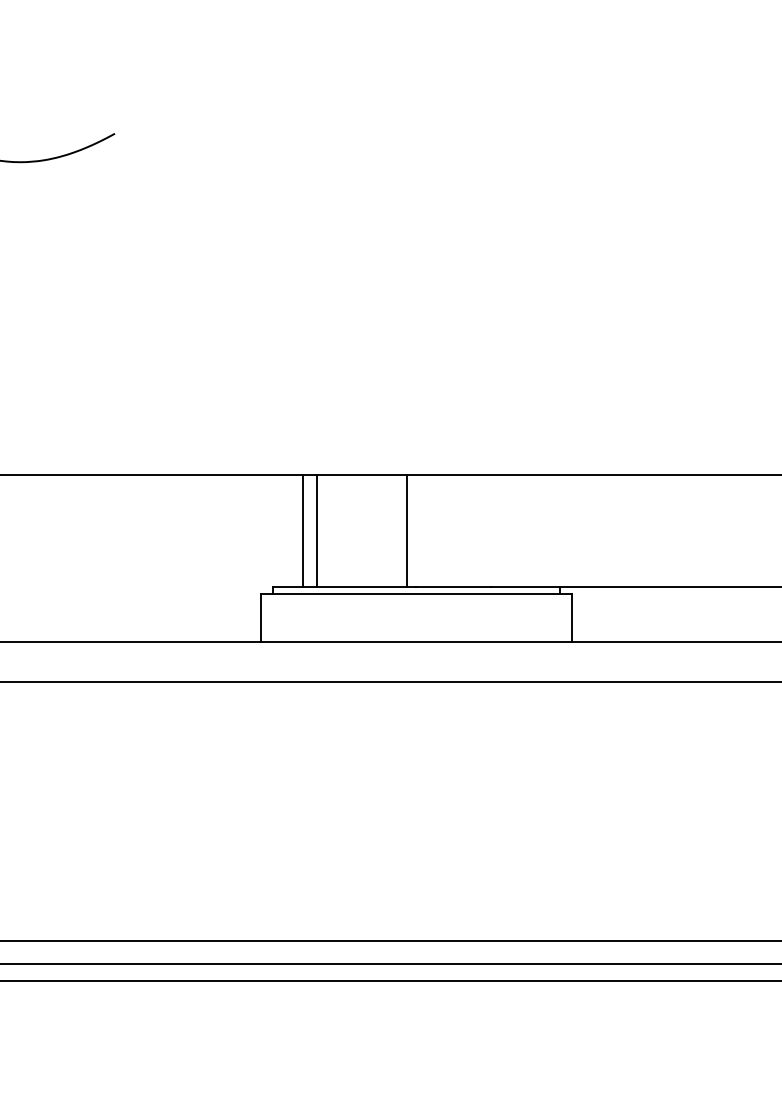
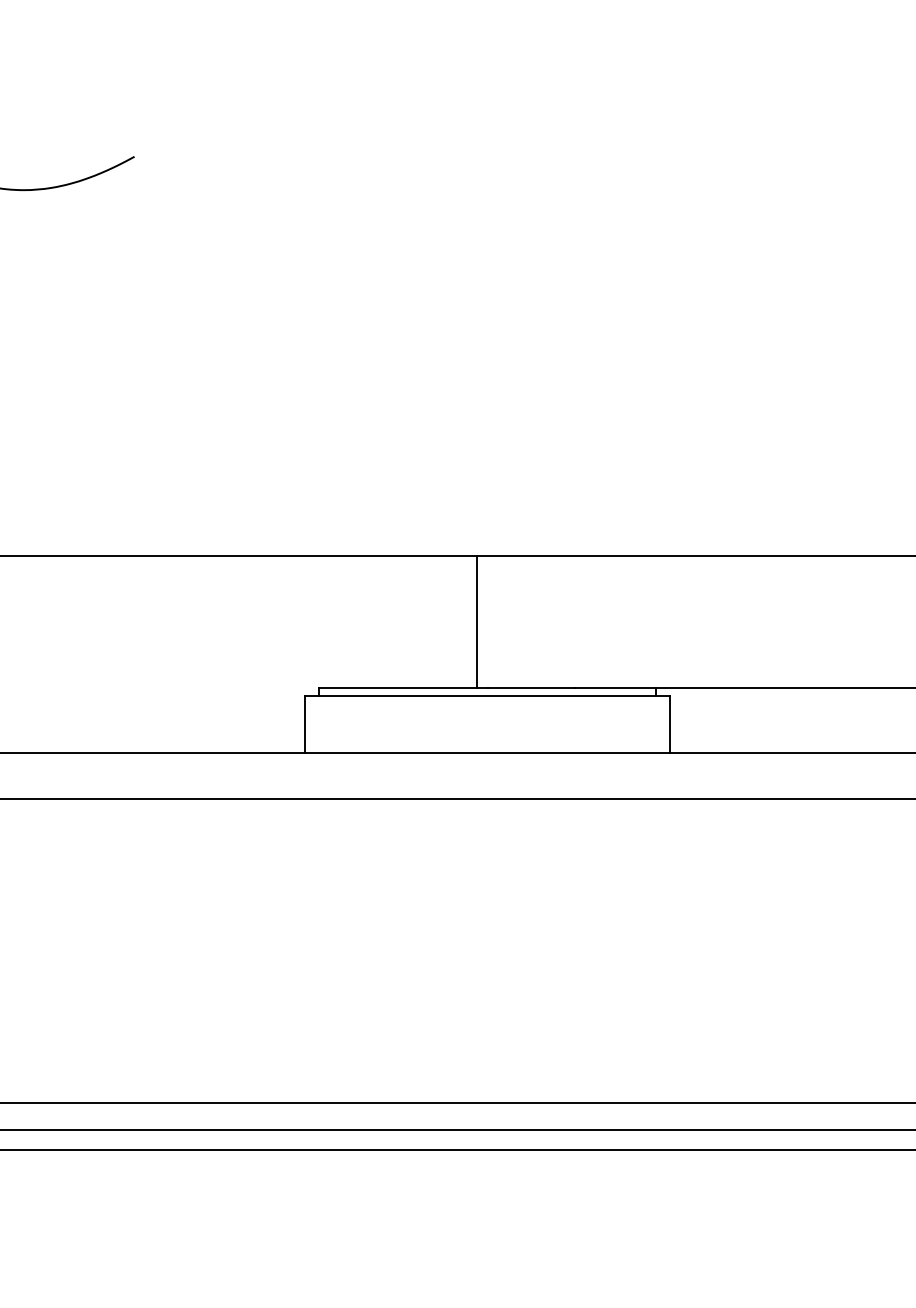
line: (303, 530) -> (355, 621), removed
line: (316, 530) -> (370, 621), removed

